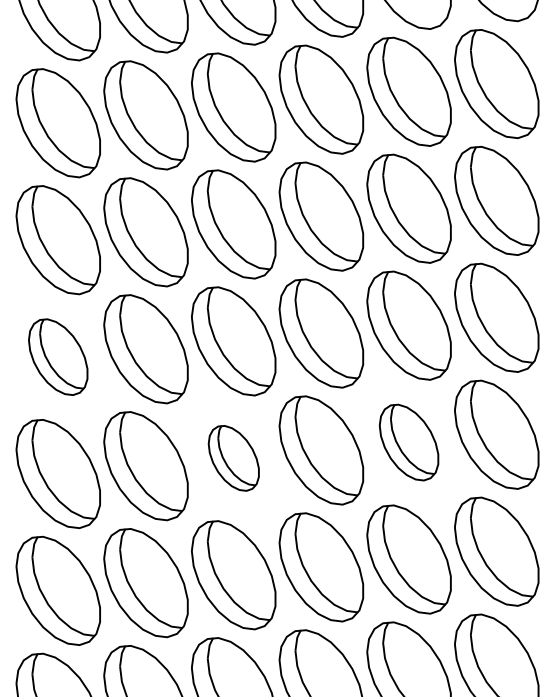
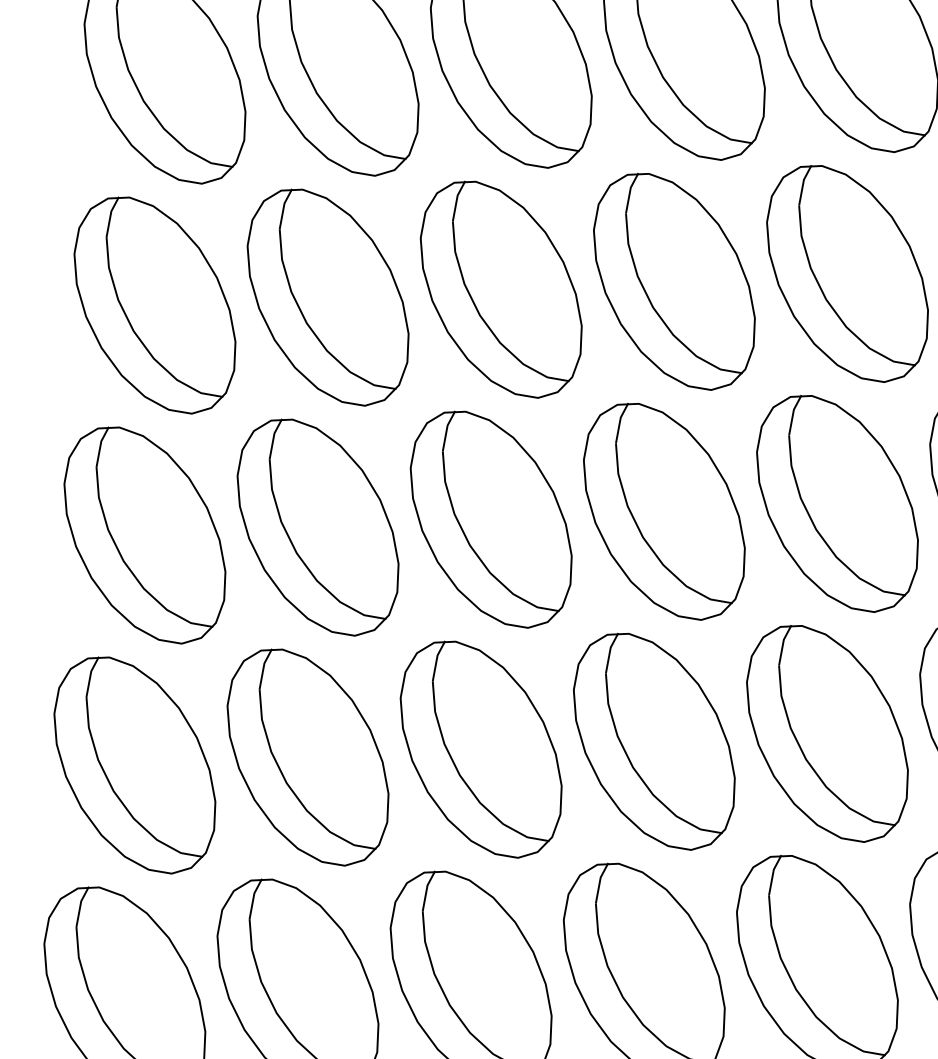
part: (57, 357) -> (143, 536), size x1.43
part: (408, 442) -> (826, 733), size x1.43
part: (233, 458) -> (480, 749), size x1.67

